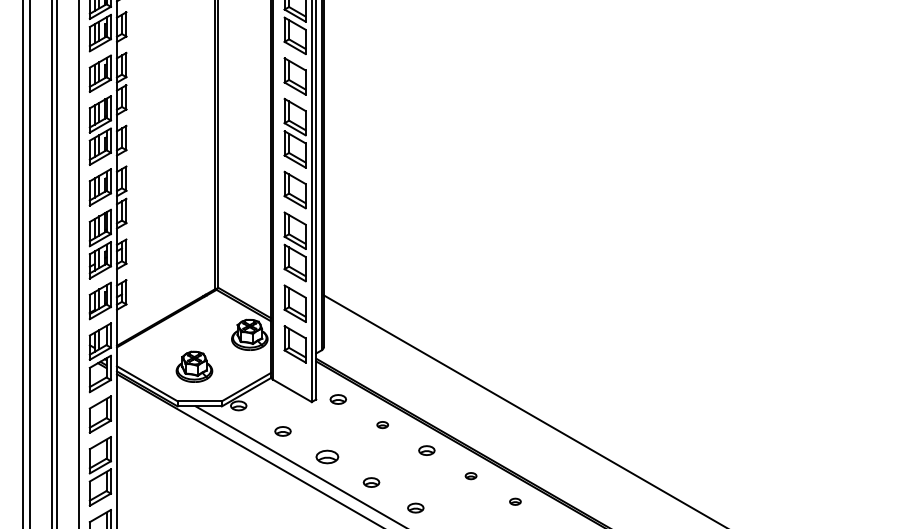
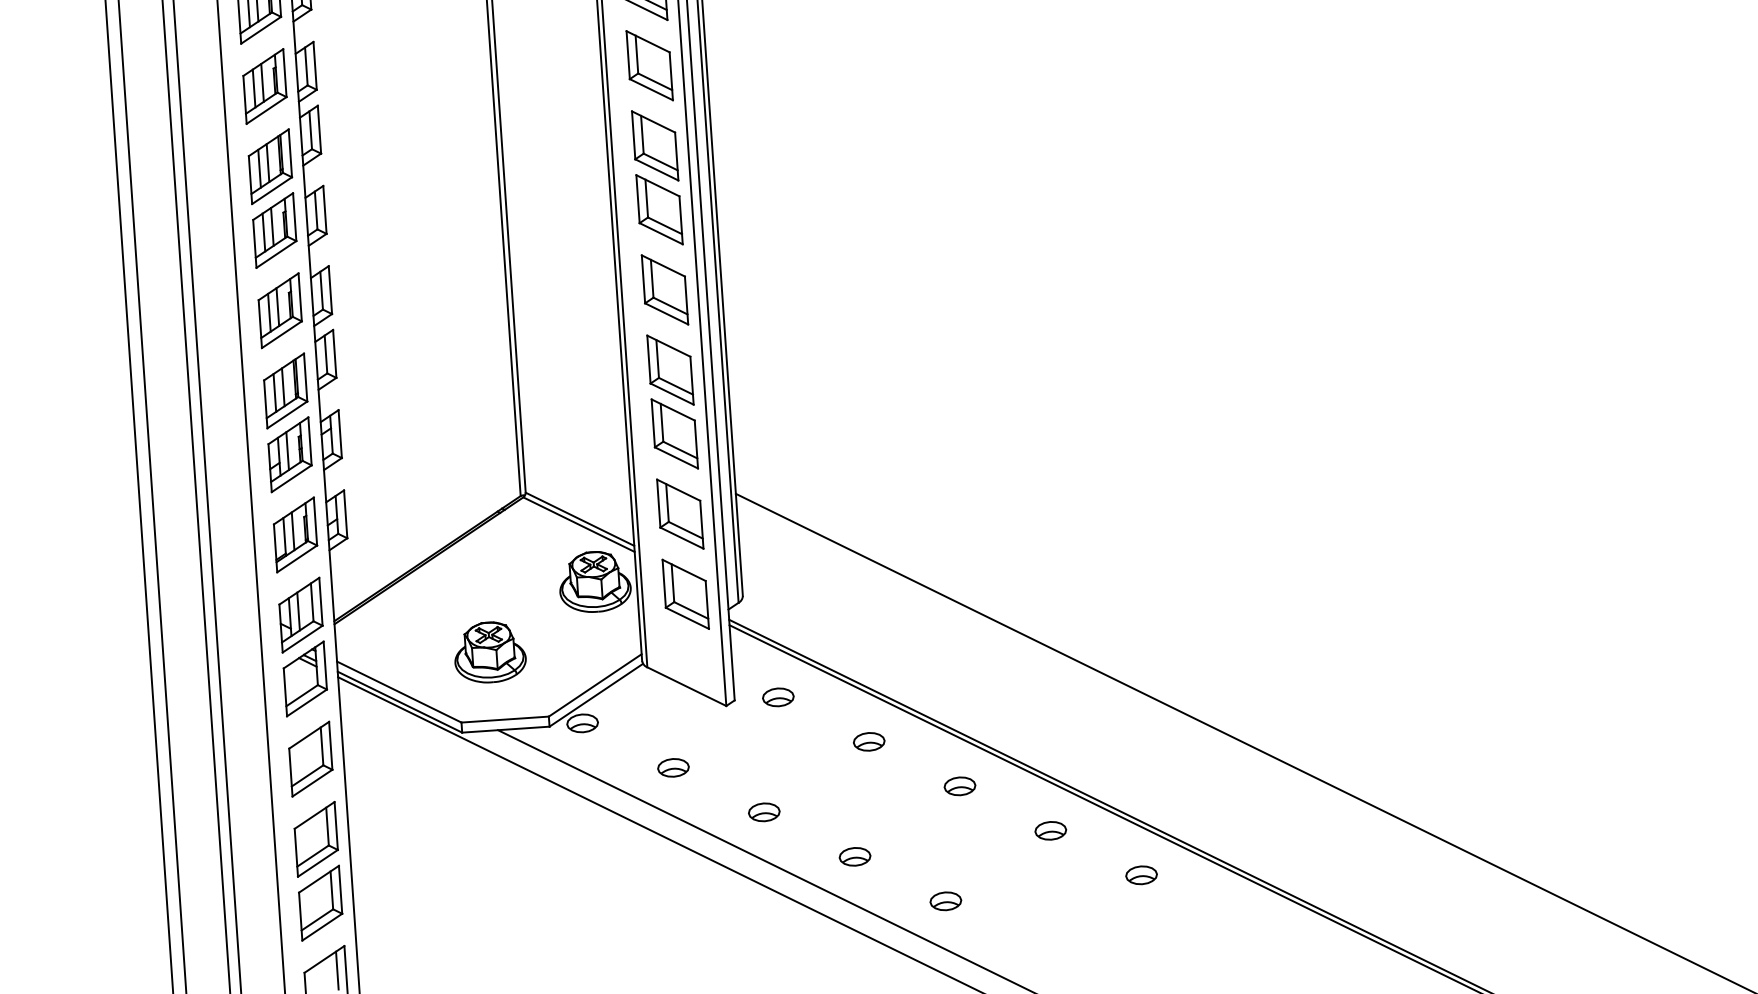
part: (382, 424) -> (868, 740), size x1.43
part: (326, 456) -> (762, 811), size x0.71
part: (470, 475) -> (1049, 829), size x1.43
part: (515, 501) -> (1141, 874), size x1.43

